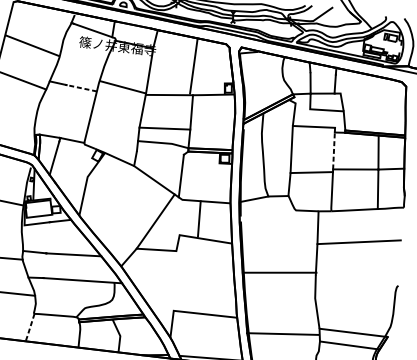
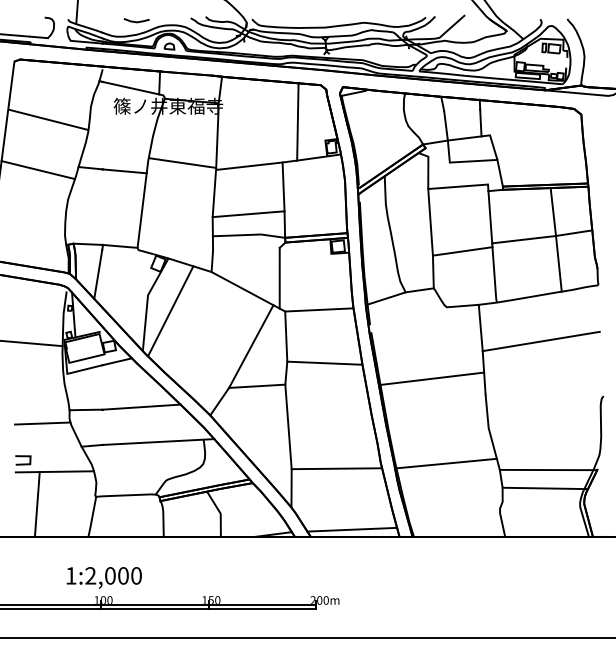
line: (193, 66) -> (297, 121), moved
line: (81, 88) -> (124, 171), dashed -> solid
line: (334, 150) -> (490, 216), dashed -> solid
line: (102, 190) -> (170, 311), added
line: (199, 218) -> (286, 336), moved
line: (279, 272) -> (432, 378), moved
line: (175, 280) -> (288, 426), added
line: (30, 328) -> (92, 518), dashed -> solid
line: (282, 333) -> (446, 463), moved

